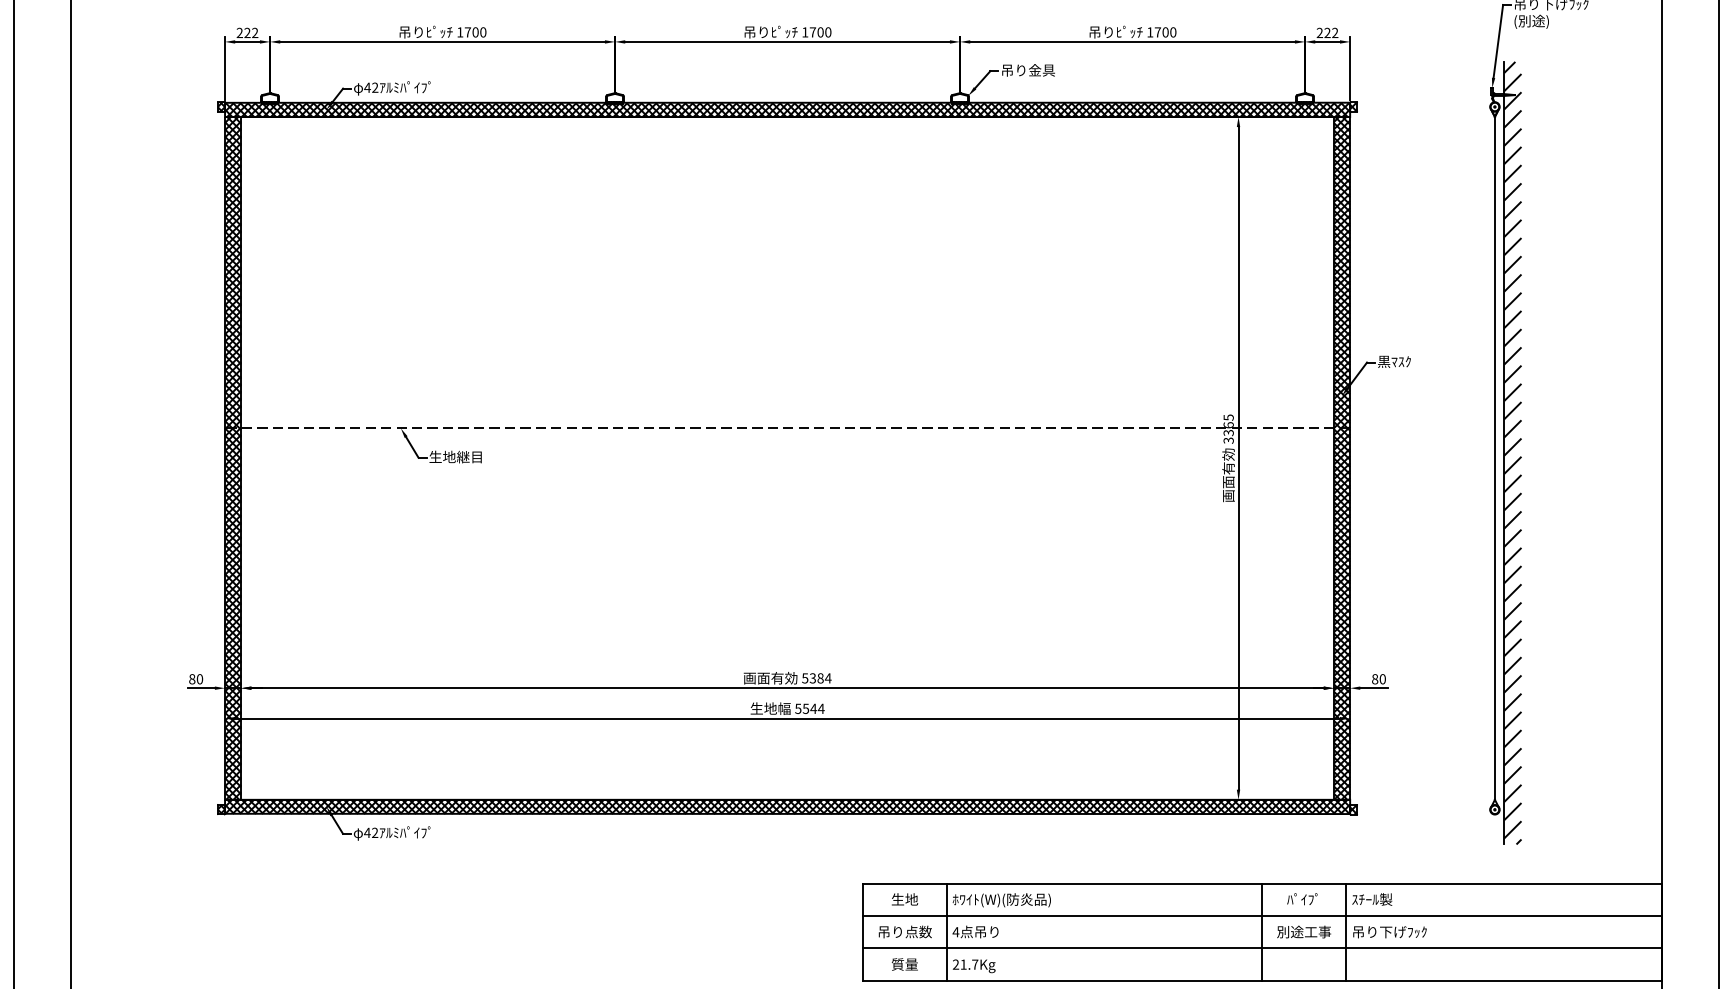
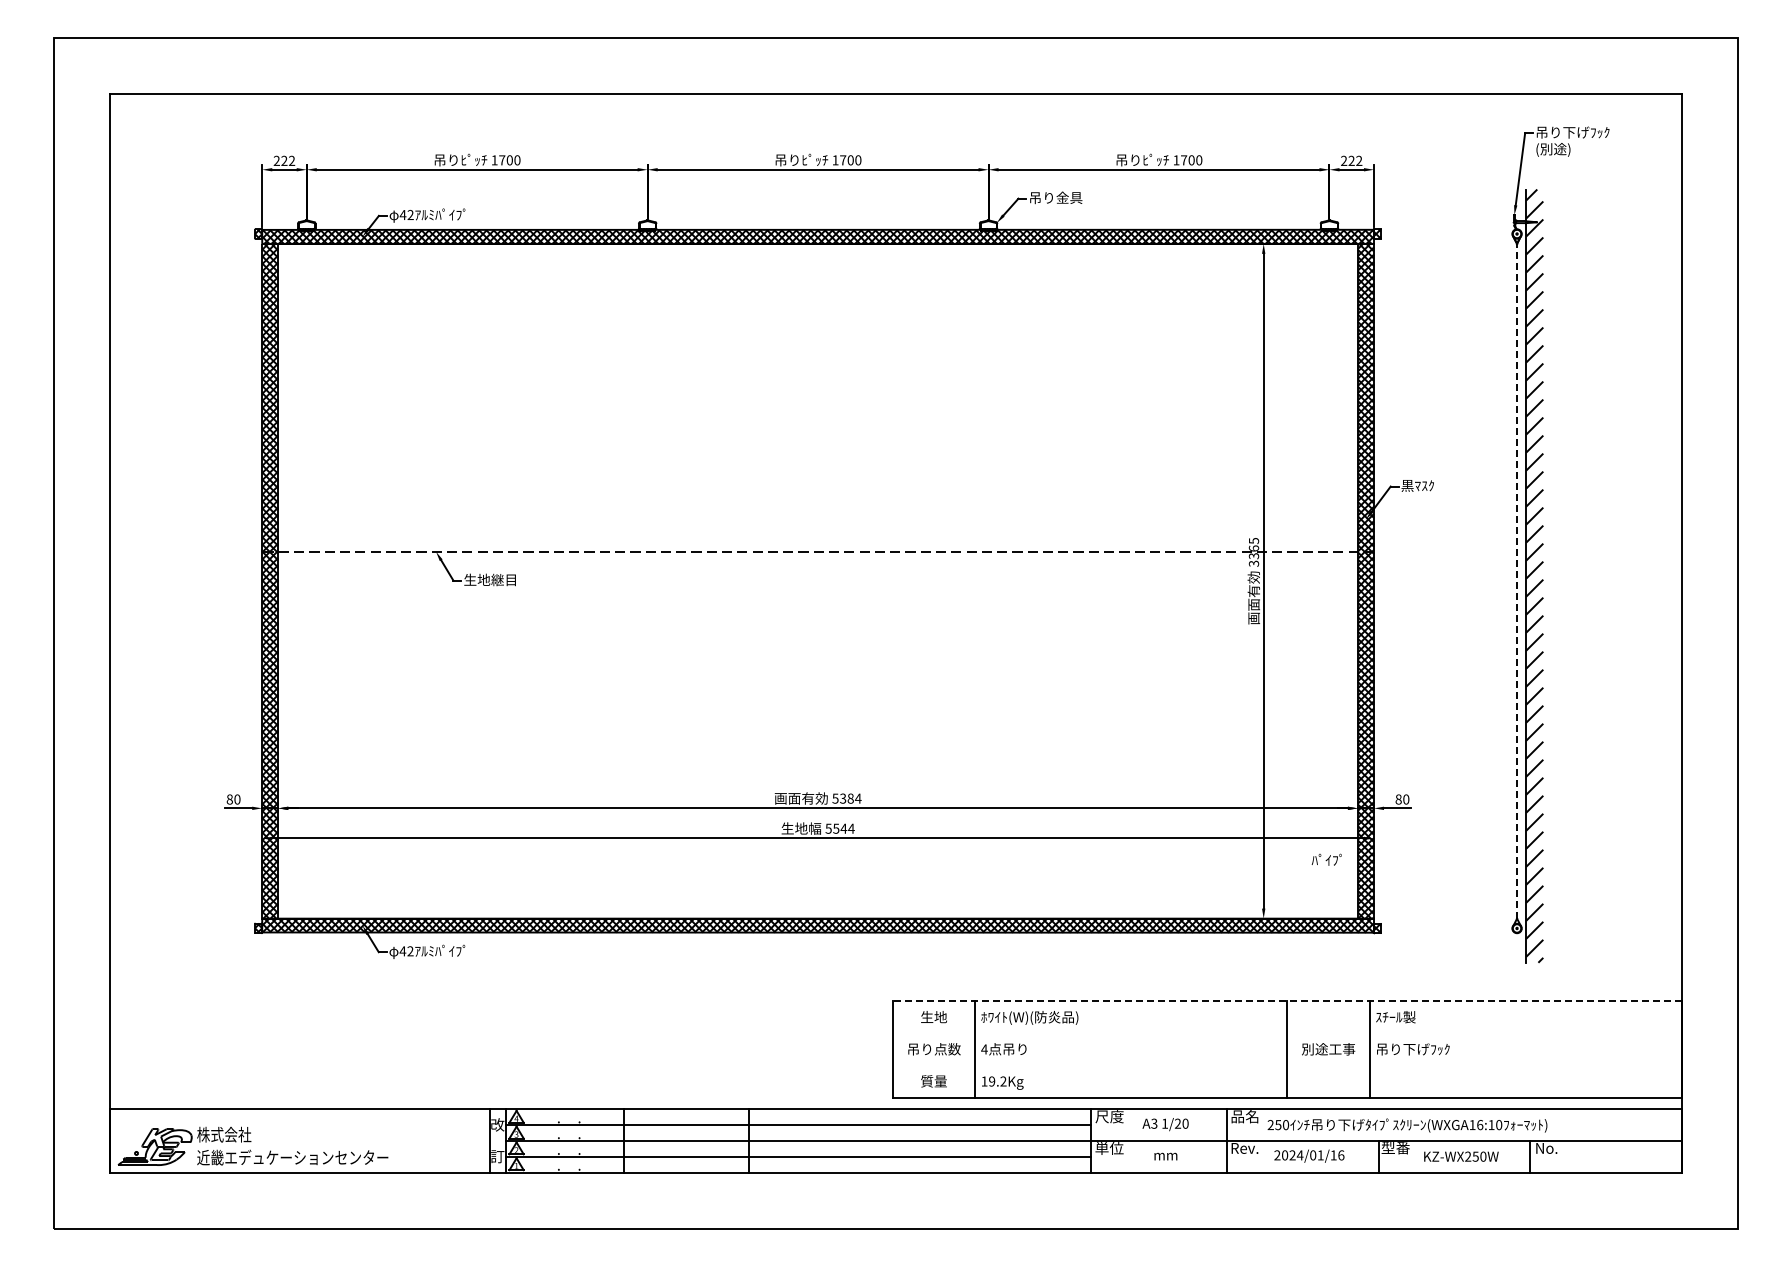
line: (1495, 457) -> (1517, 580), solid -> dashed
line: (1262, 883) -> (1287, 1001), solid -> dashed
text: (1302, 898) -> (1326, 859), moved
line: (1261, 916) -> (1286, 1033), removed
line: (1261, 948) -> (1286, 1065), removed
text: (965, 964) -> (993, 1081), 21.7Kg -> 19.2Kg

